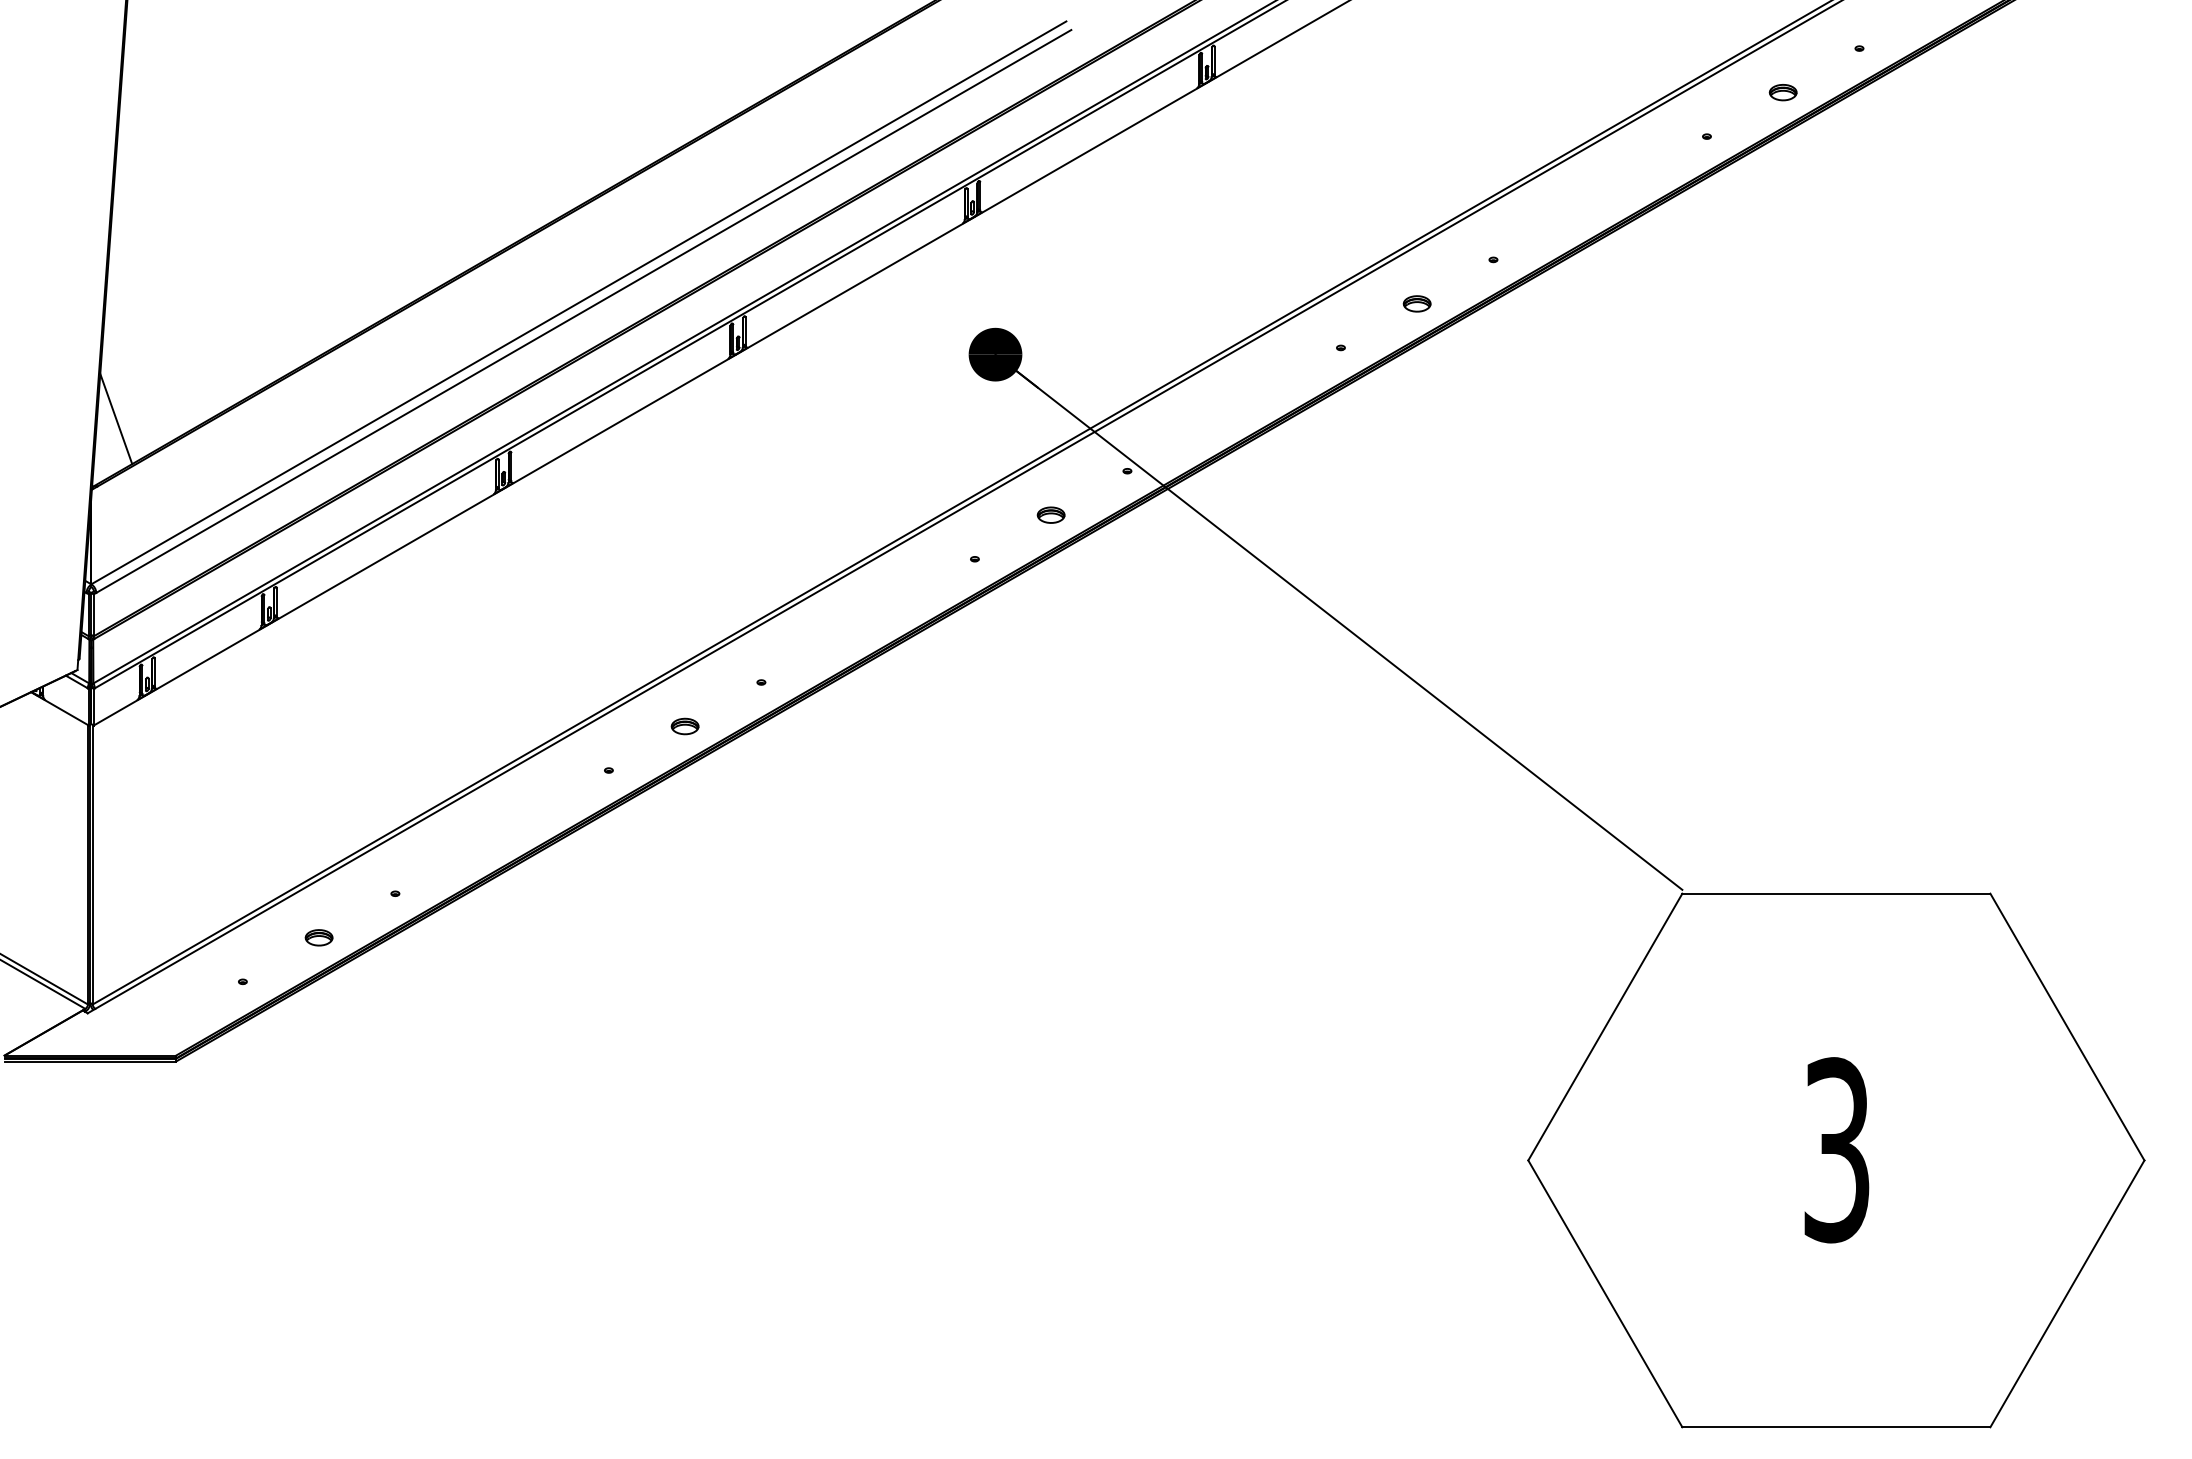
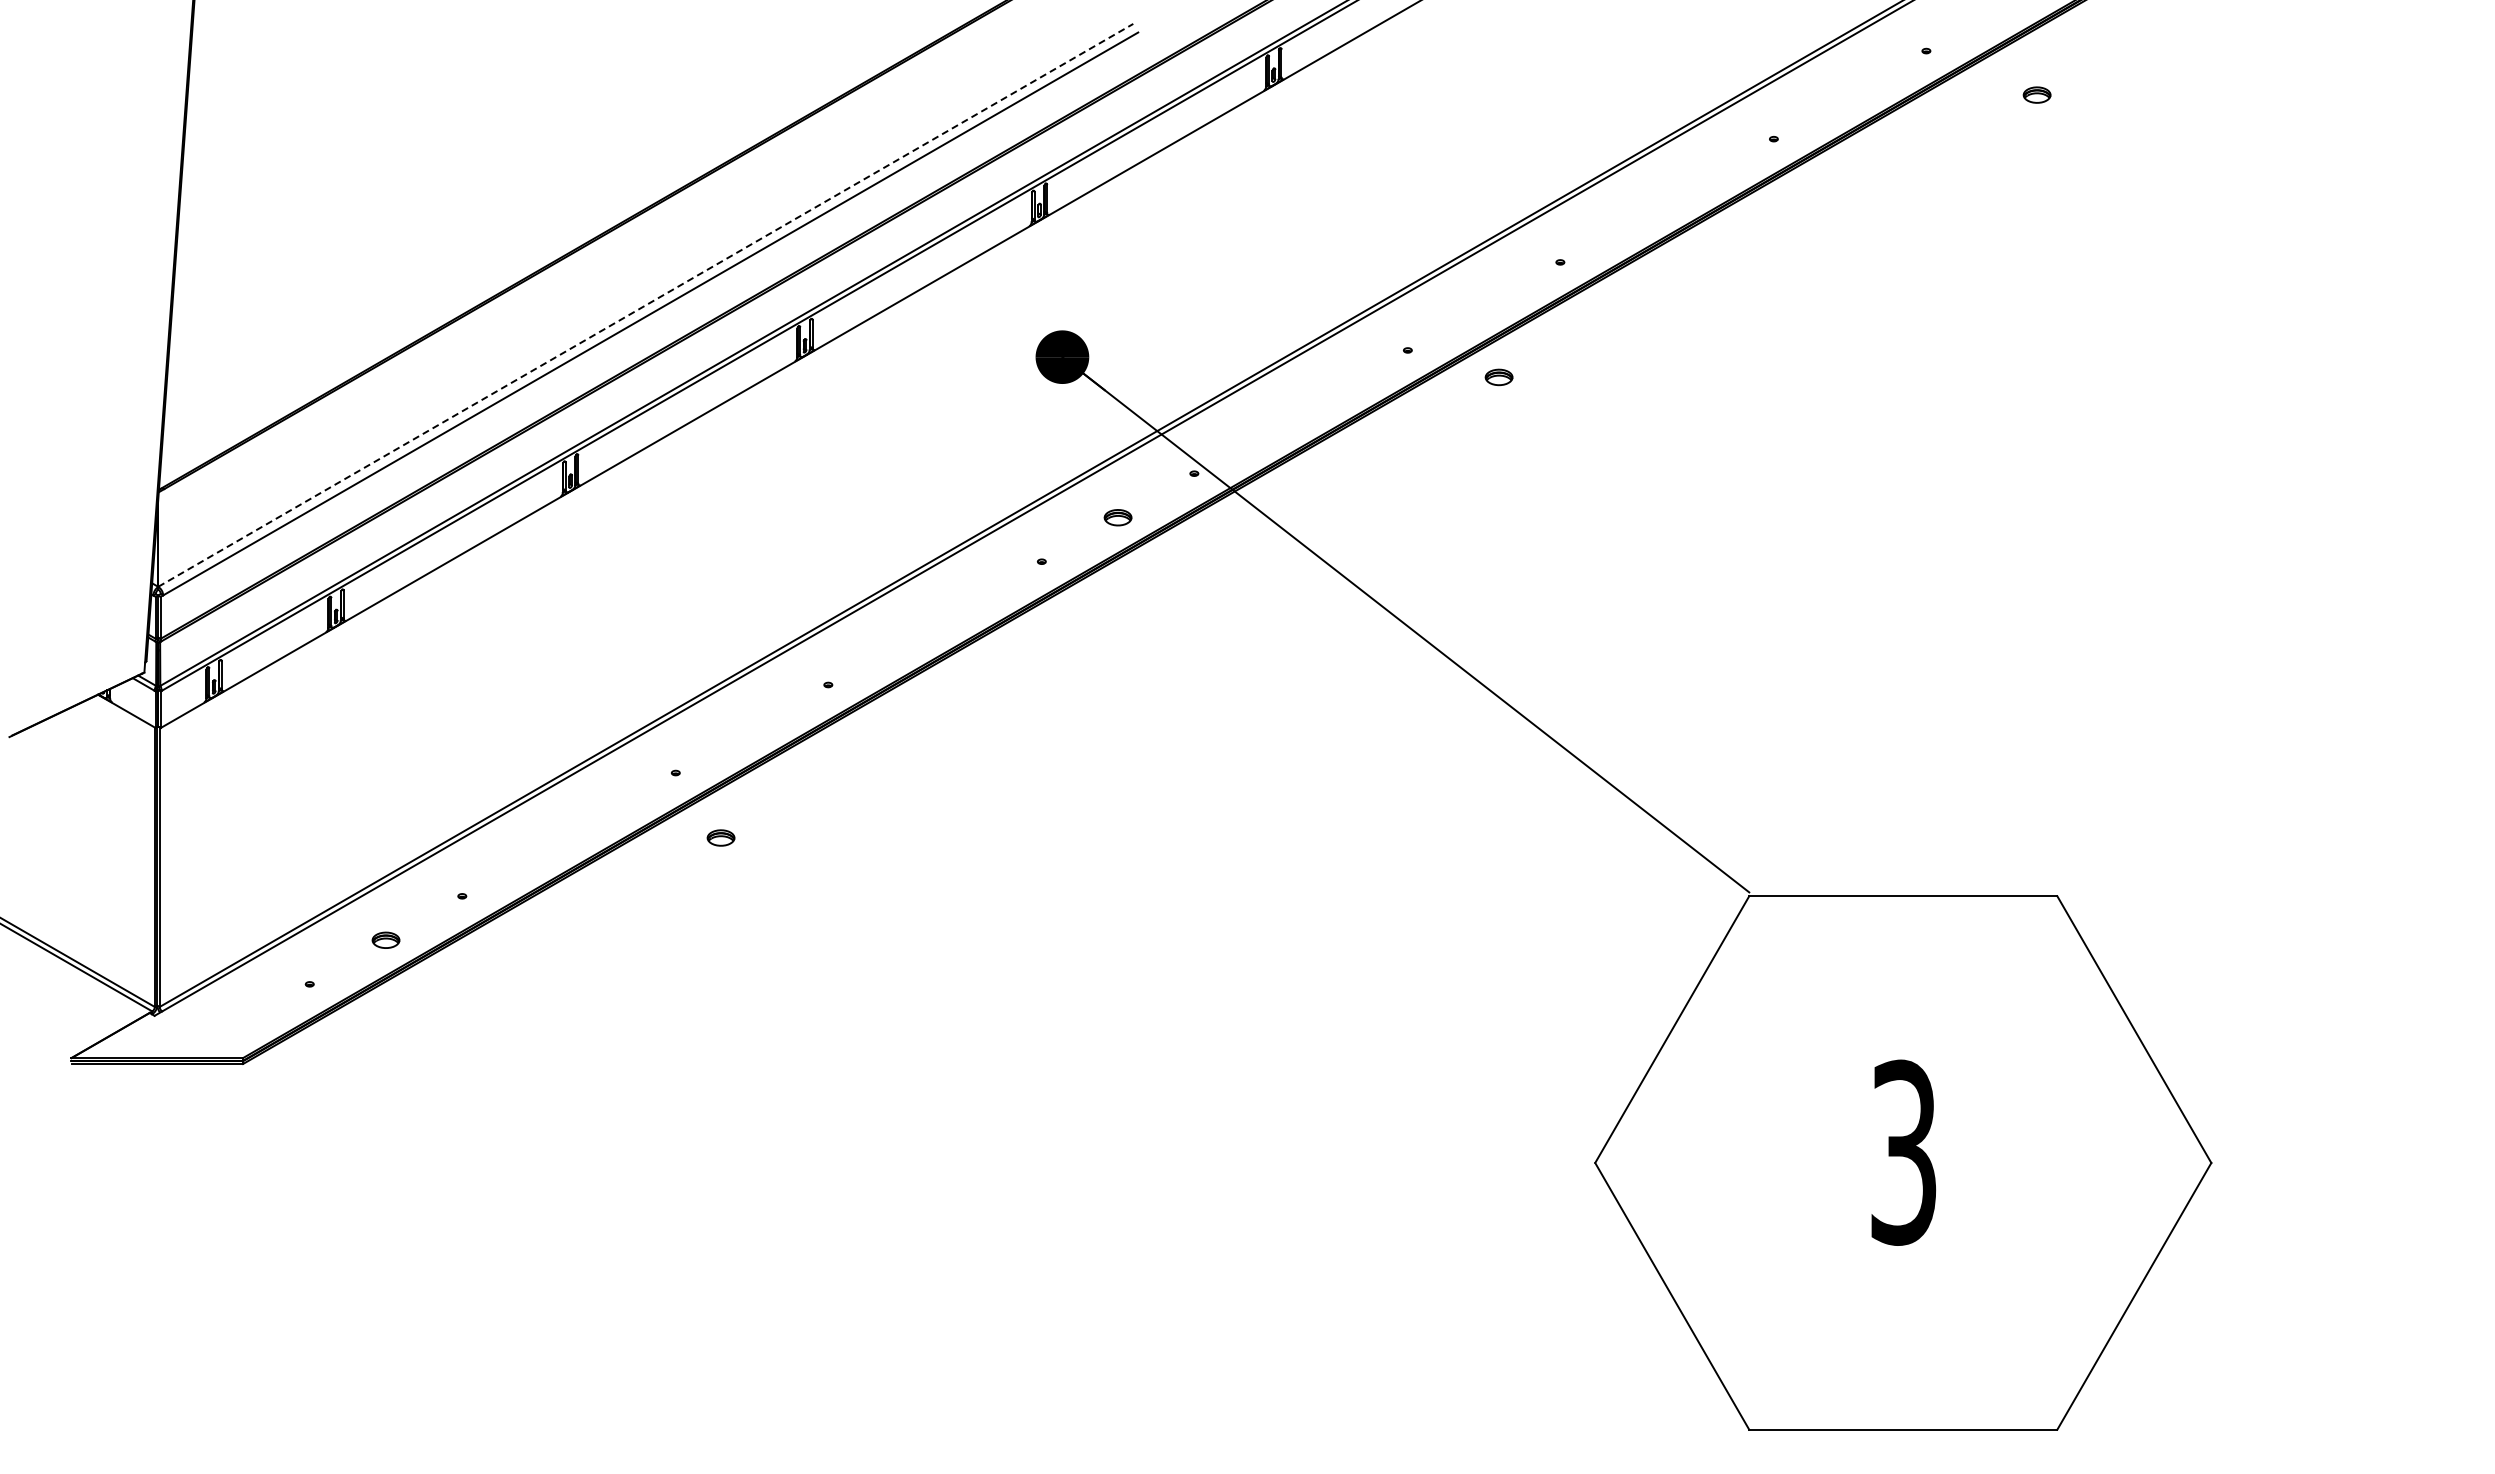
part: (1782, 91) -> (2036, 94), moved
line: (578, 302) -> (645, 305), solid -> dashed
part: (1416, 303) -> (1498, 377), moved
line: (116, 418) -> (183, 421), removed
part: (684, 725) -> (720, 837), moved

